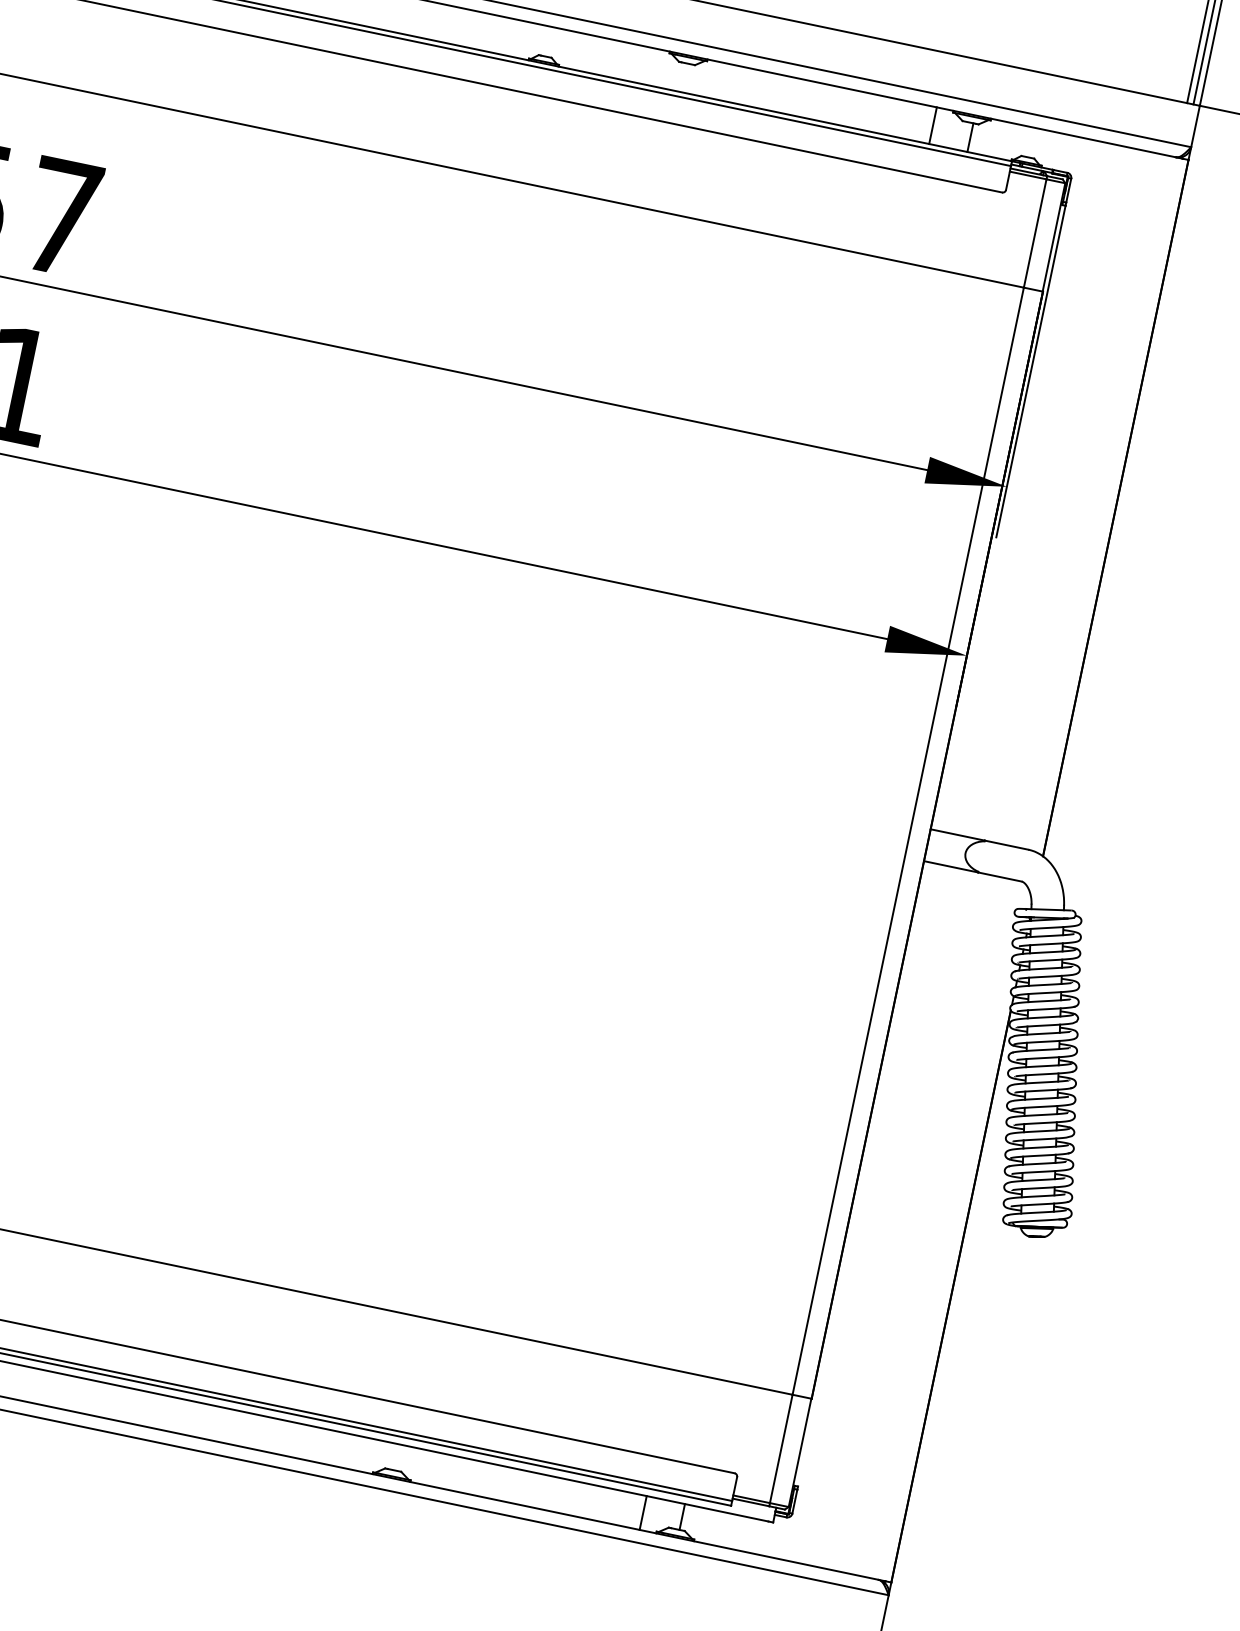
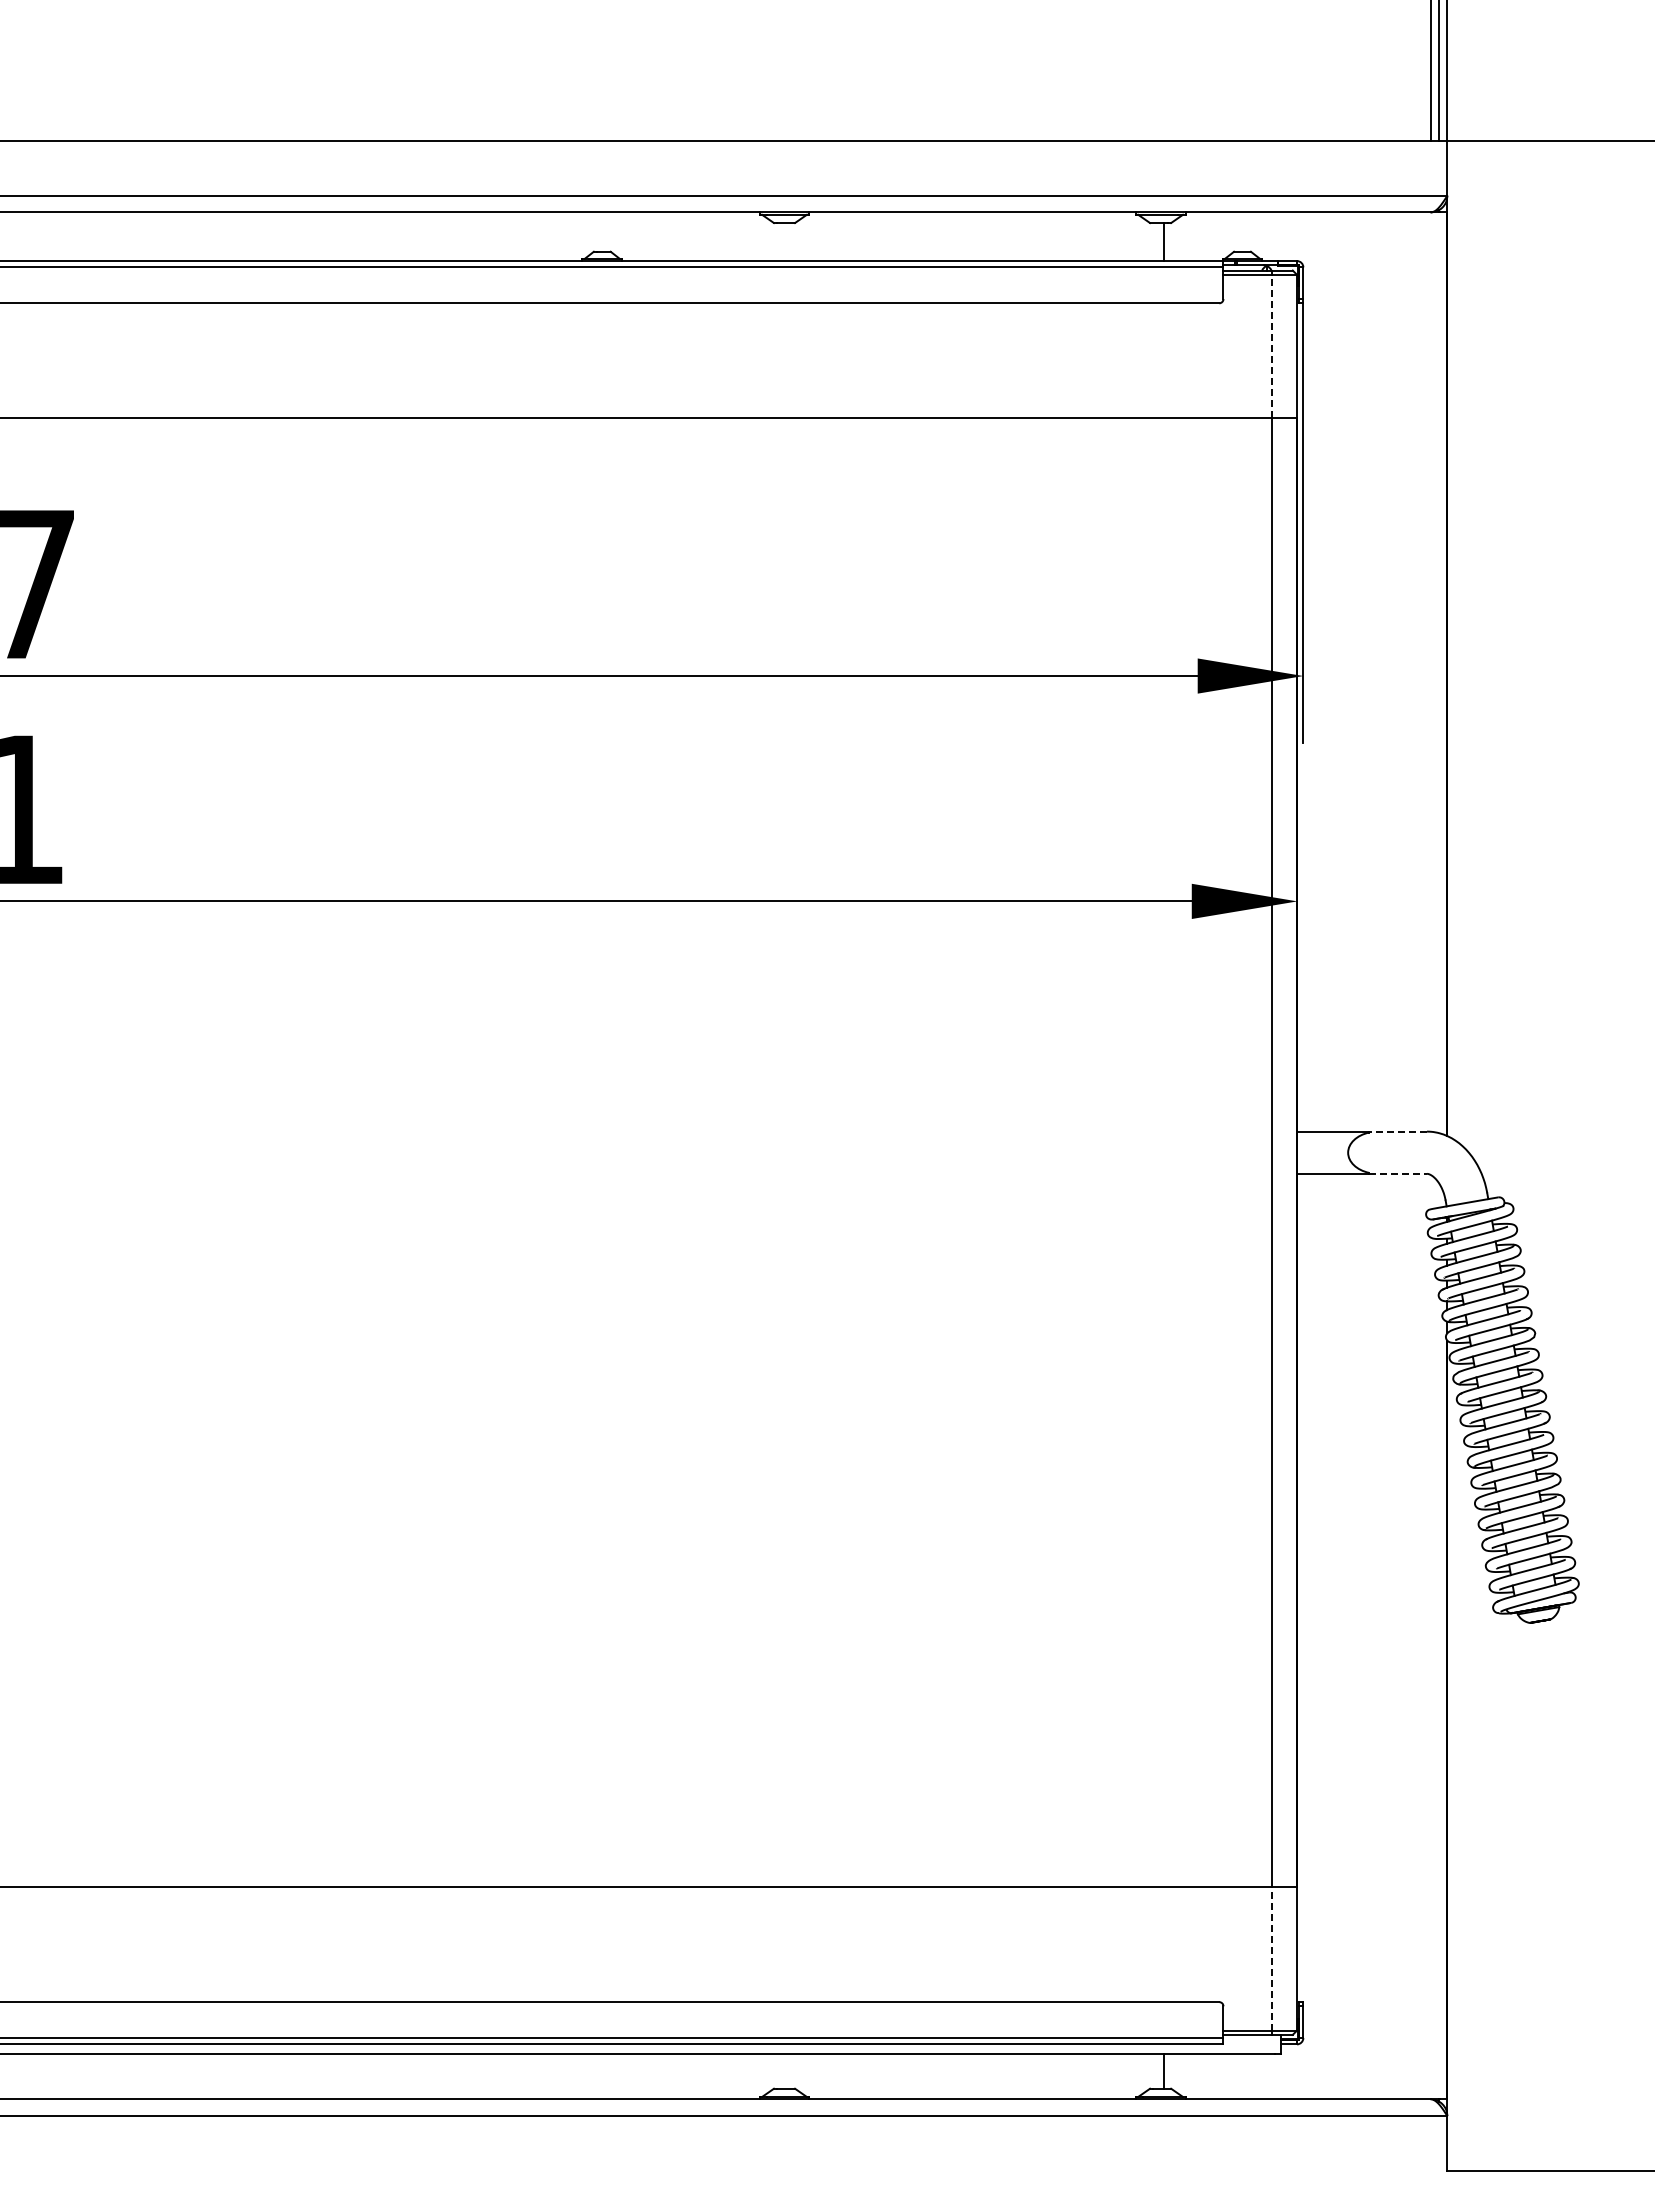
line: (932, 125) -> (1113, 236), removed
line: (1035, 233) -> (1272, 346), solid -> dashed
line: (1006, 845) -> (1398, 1131), solid -> dashed
line: (1000, 876) -> (1398, 1173), solid -> dashed
line: (781, 1448) -> (1272, 1958), solid -> dashed
line: (643, 1512) -> (1113, 2076), removed

